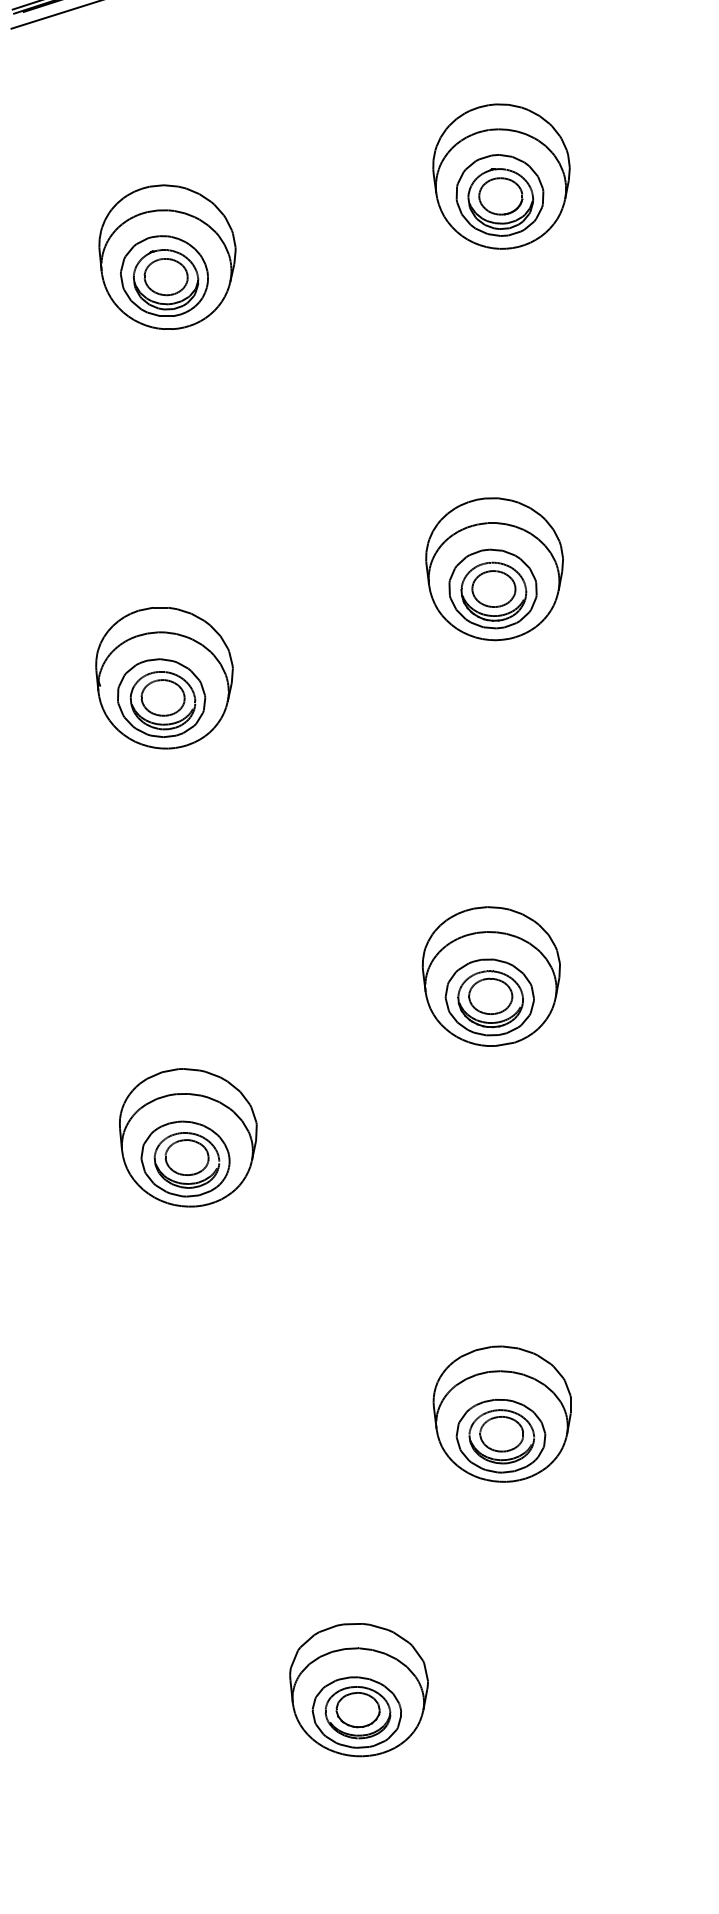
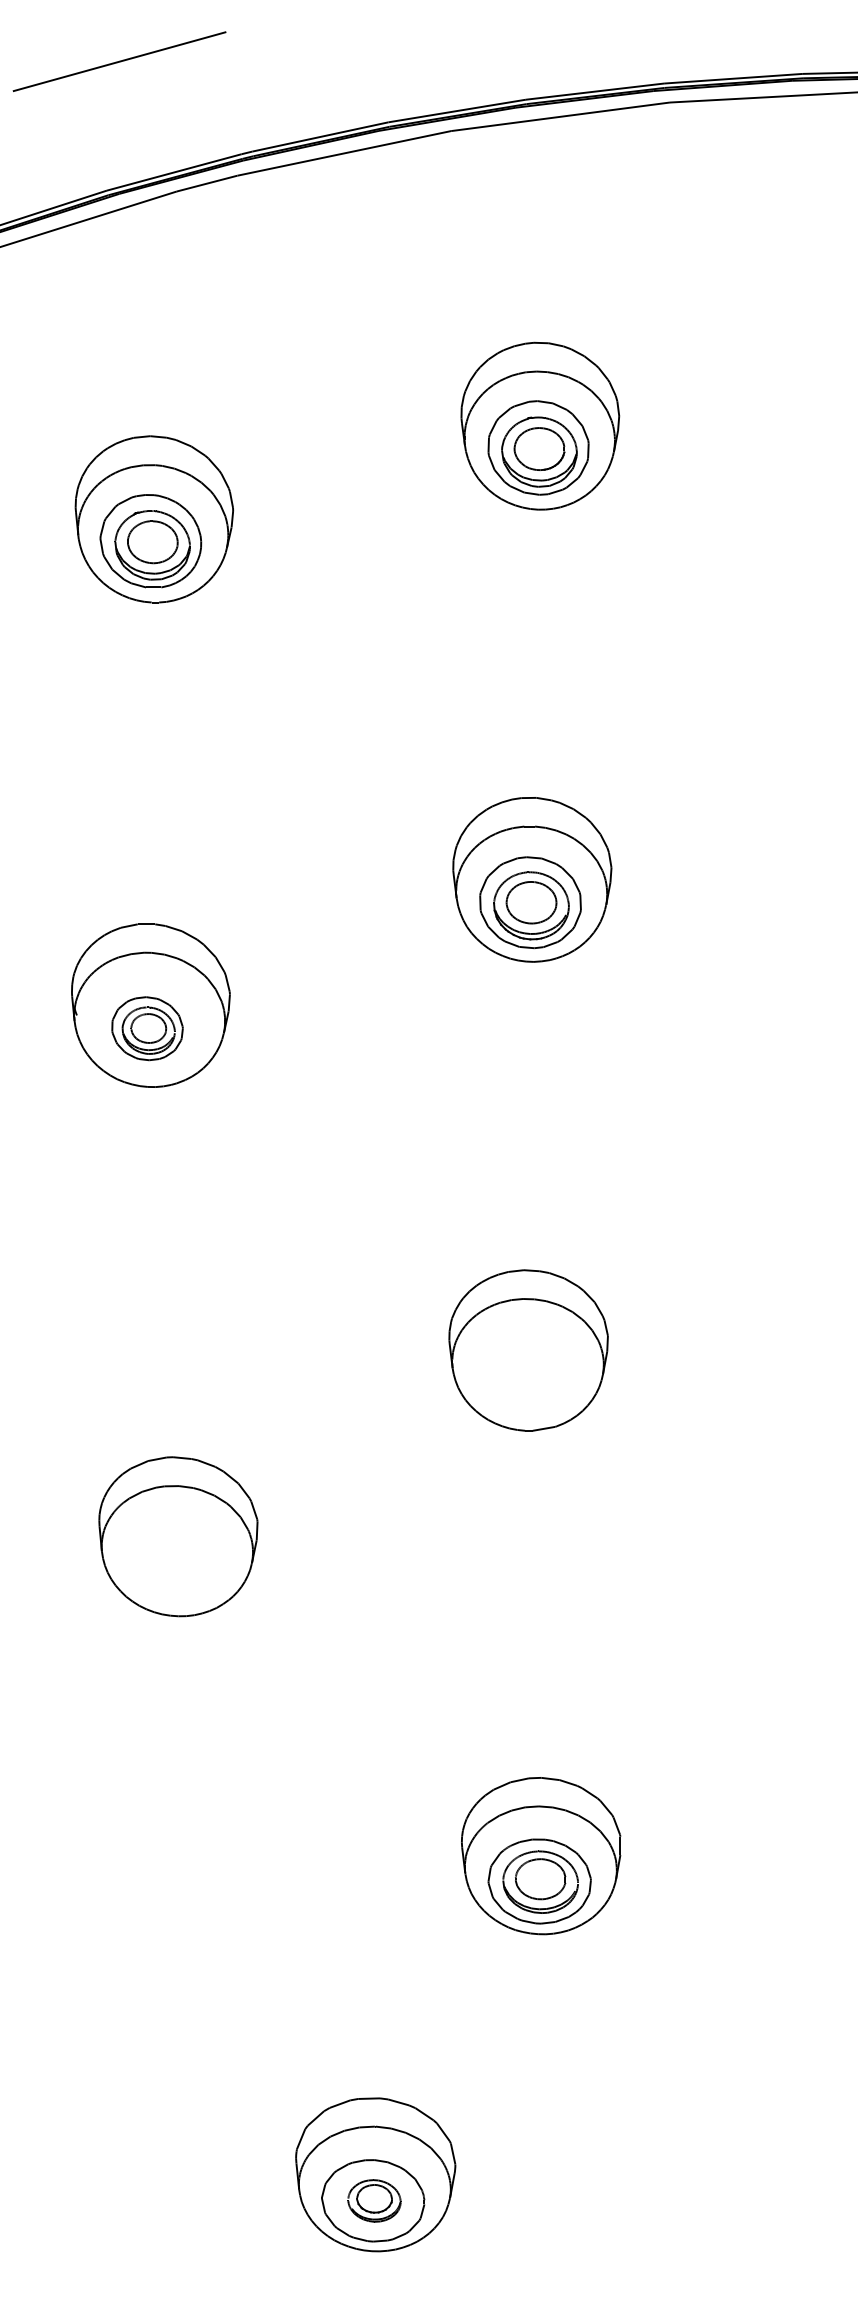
part: (161, 697) -> (147, 1028), size x0.7
part: (489, 997) -> (526, 1374), removed
part: (185, 1159) -> (175, 1561), removed
part: (358, 1712) -> (374, 2200), size x0.7

